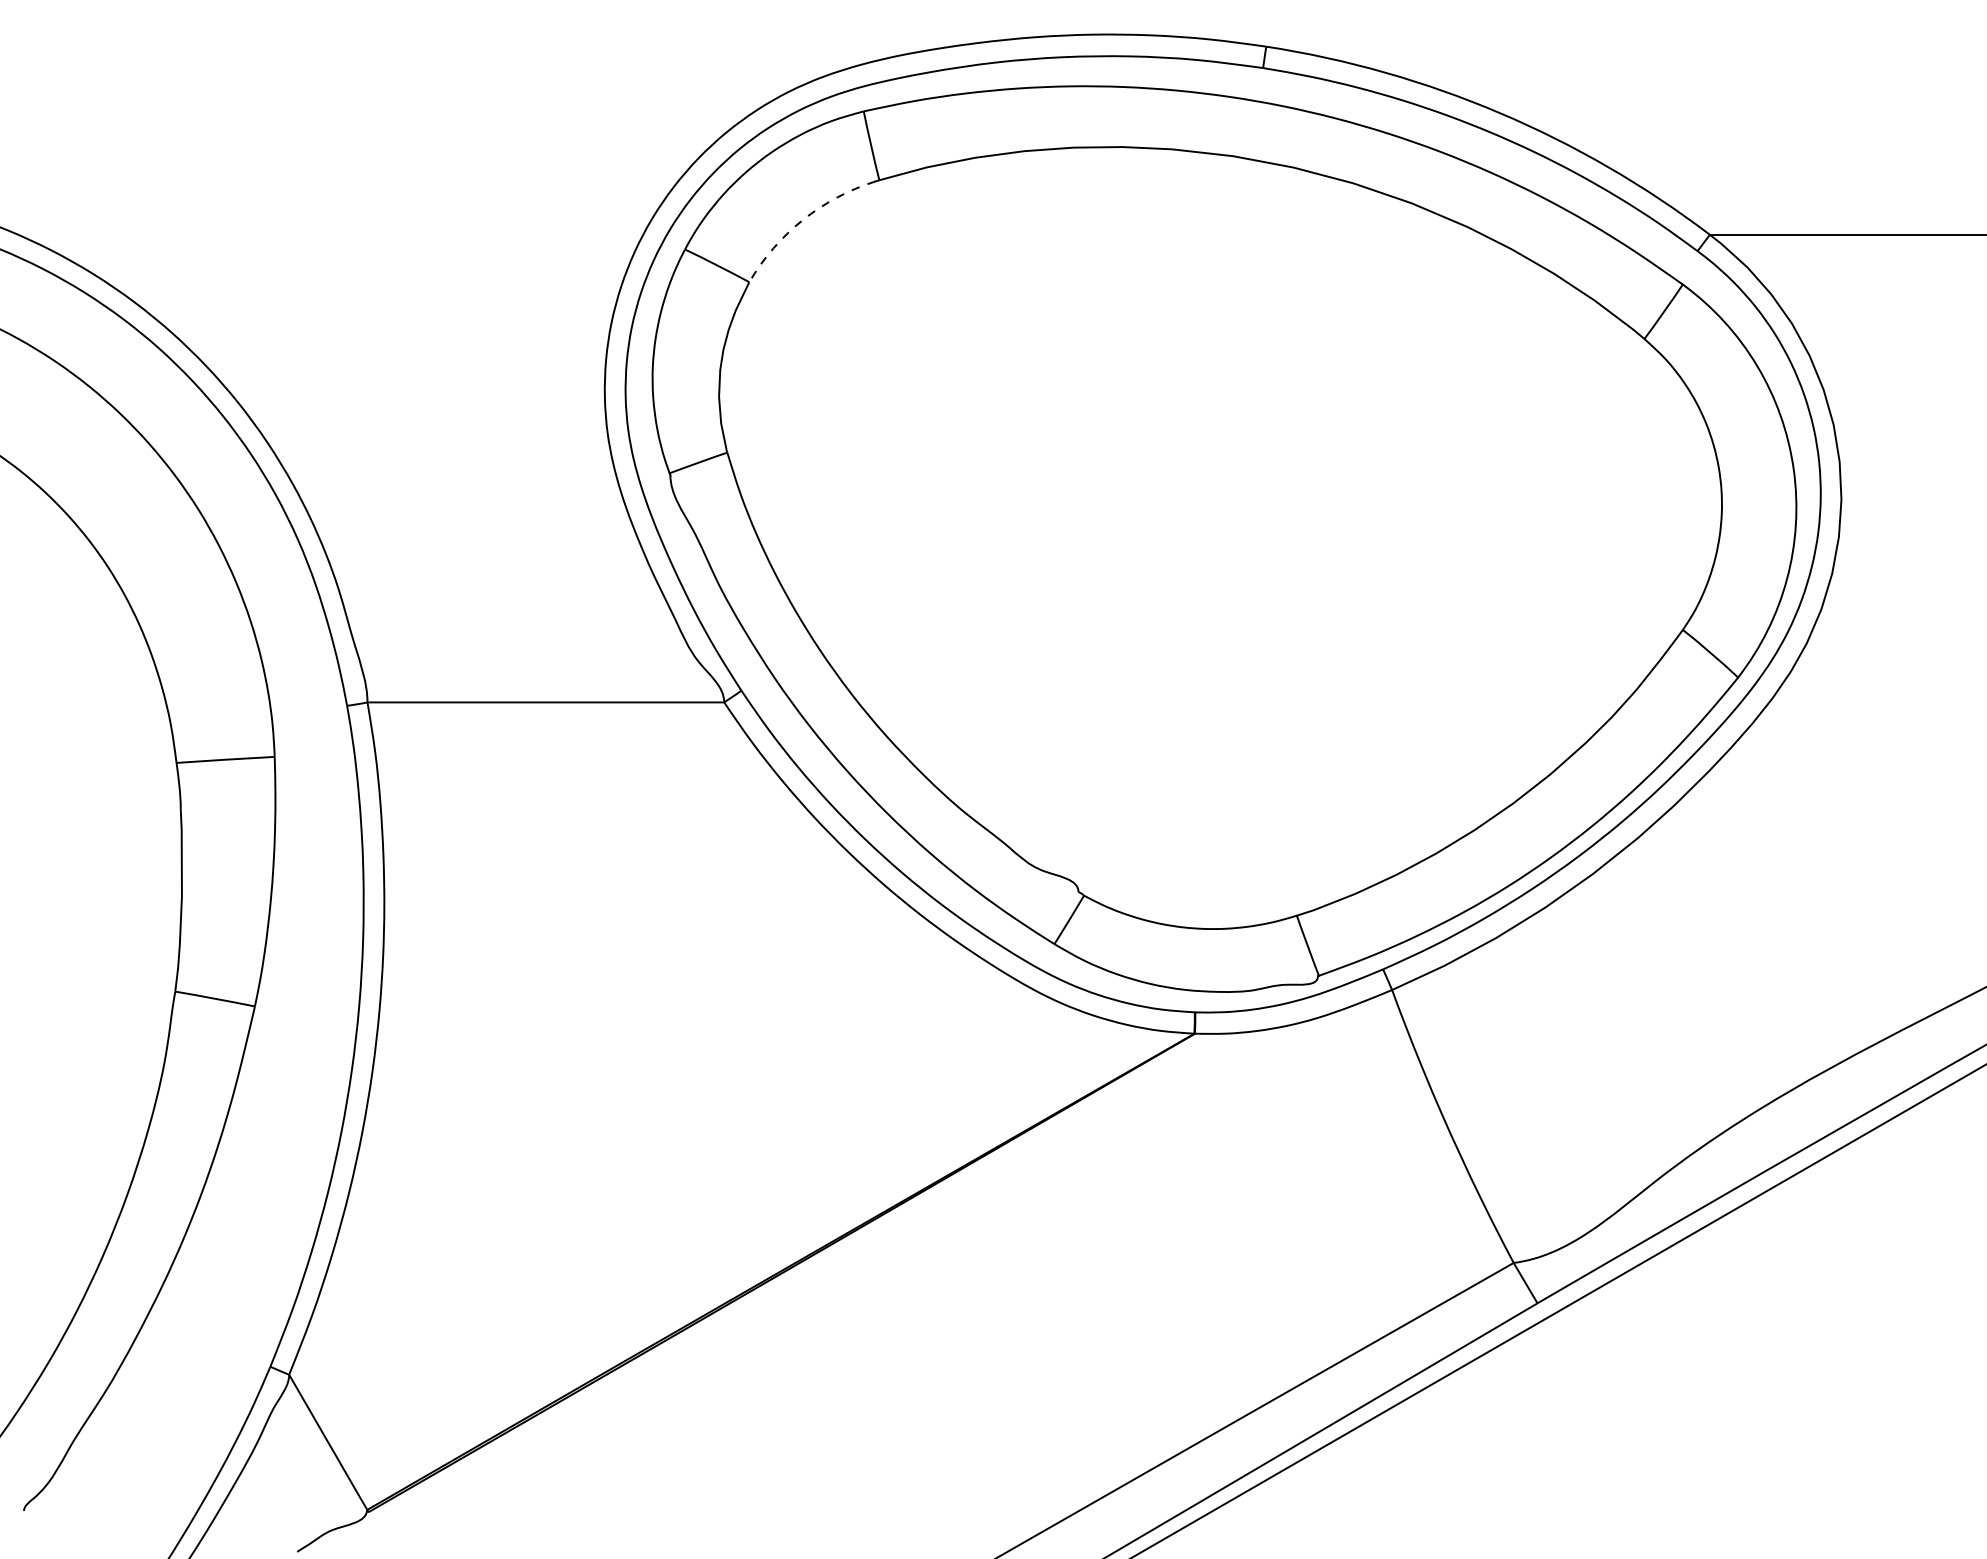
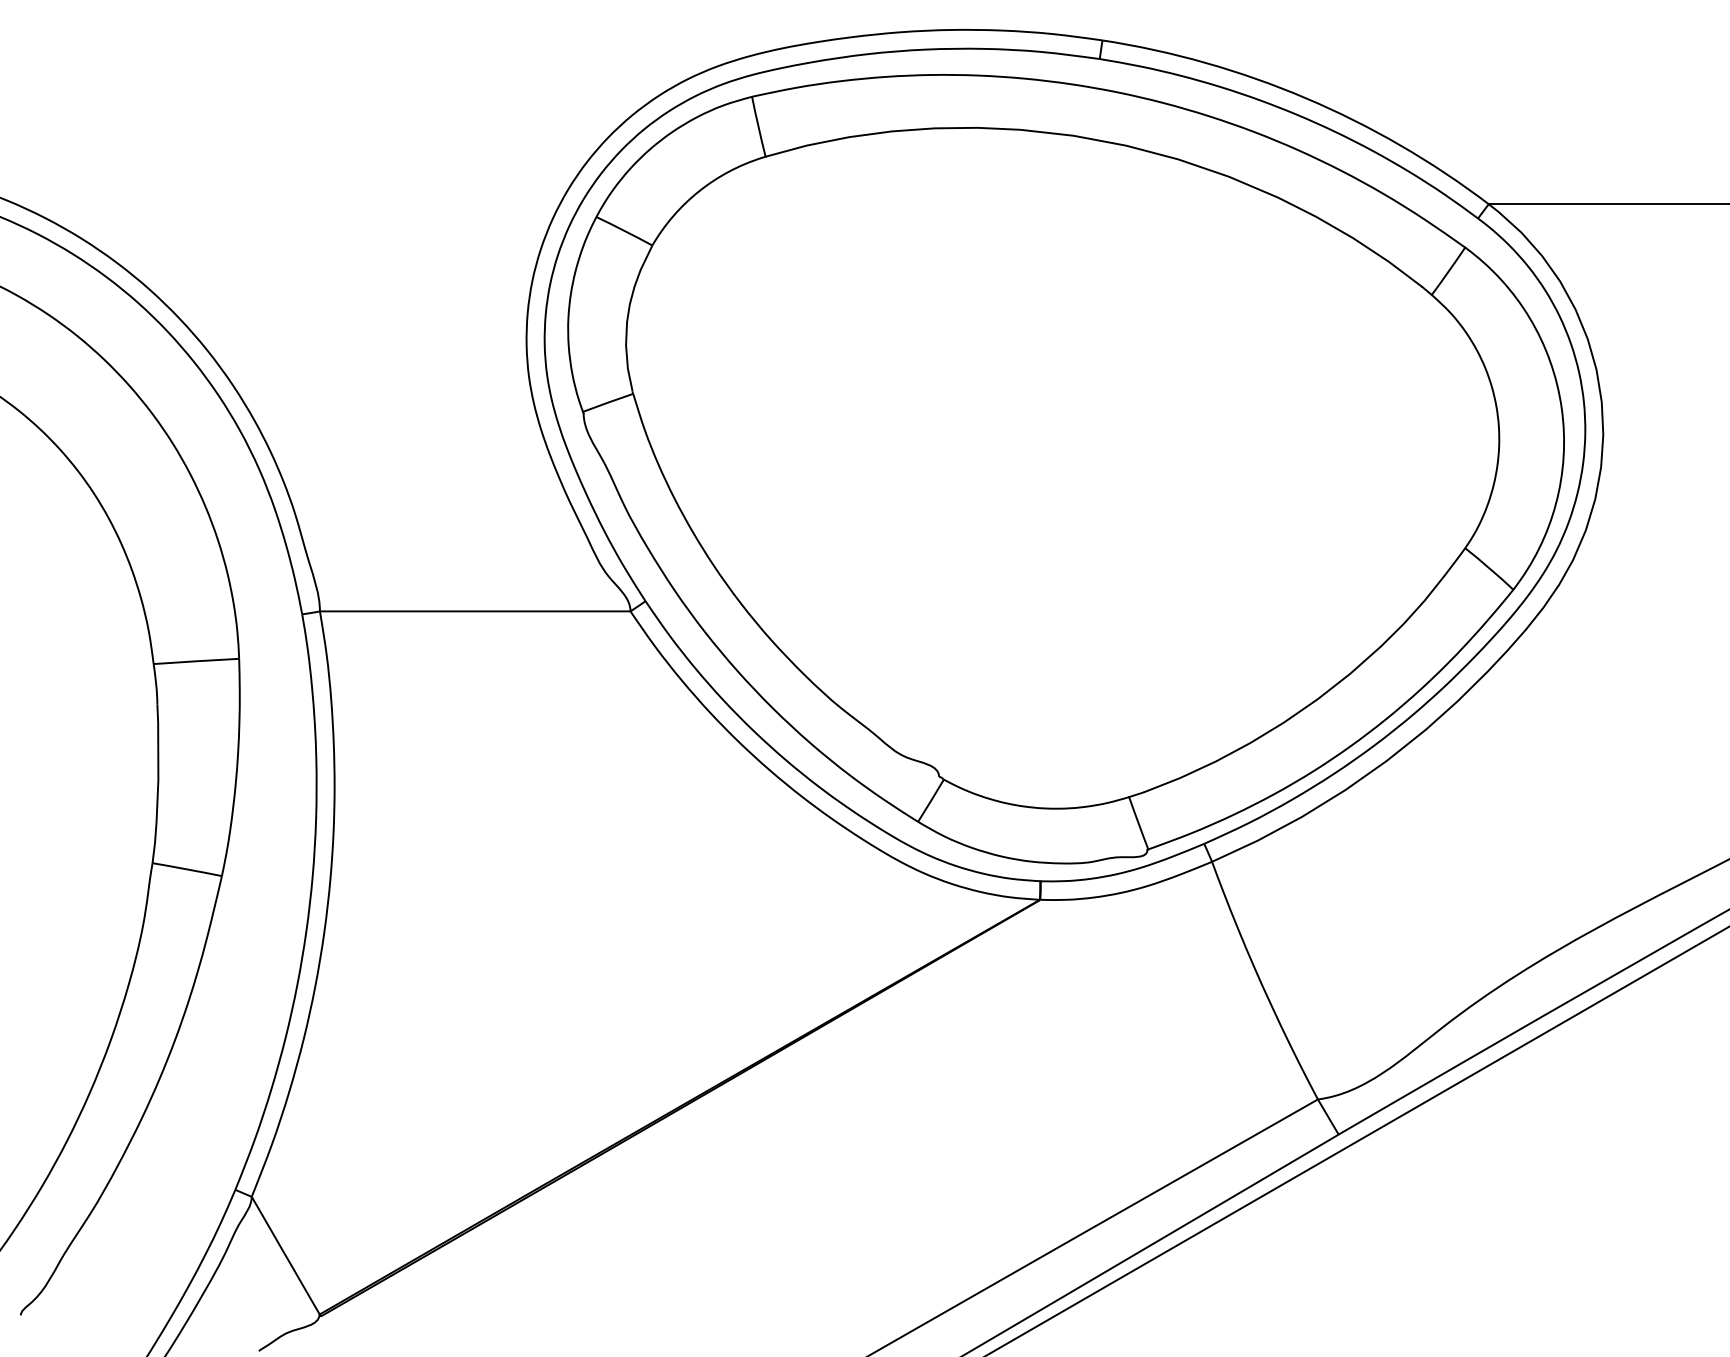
arc: (802, 220) -> (698, 191), dashed -> solid

